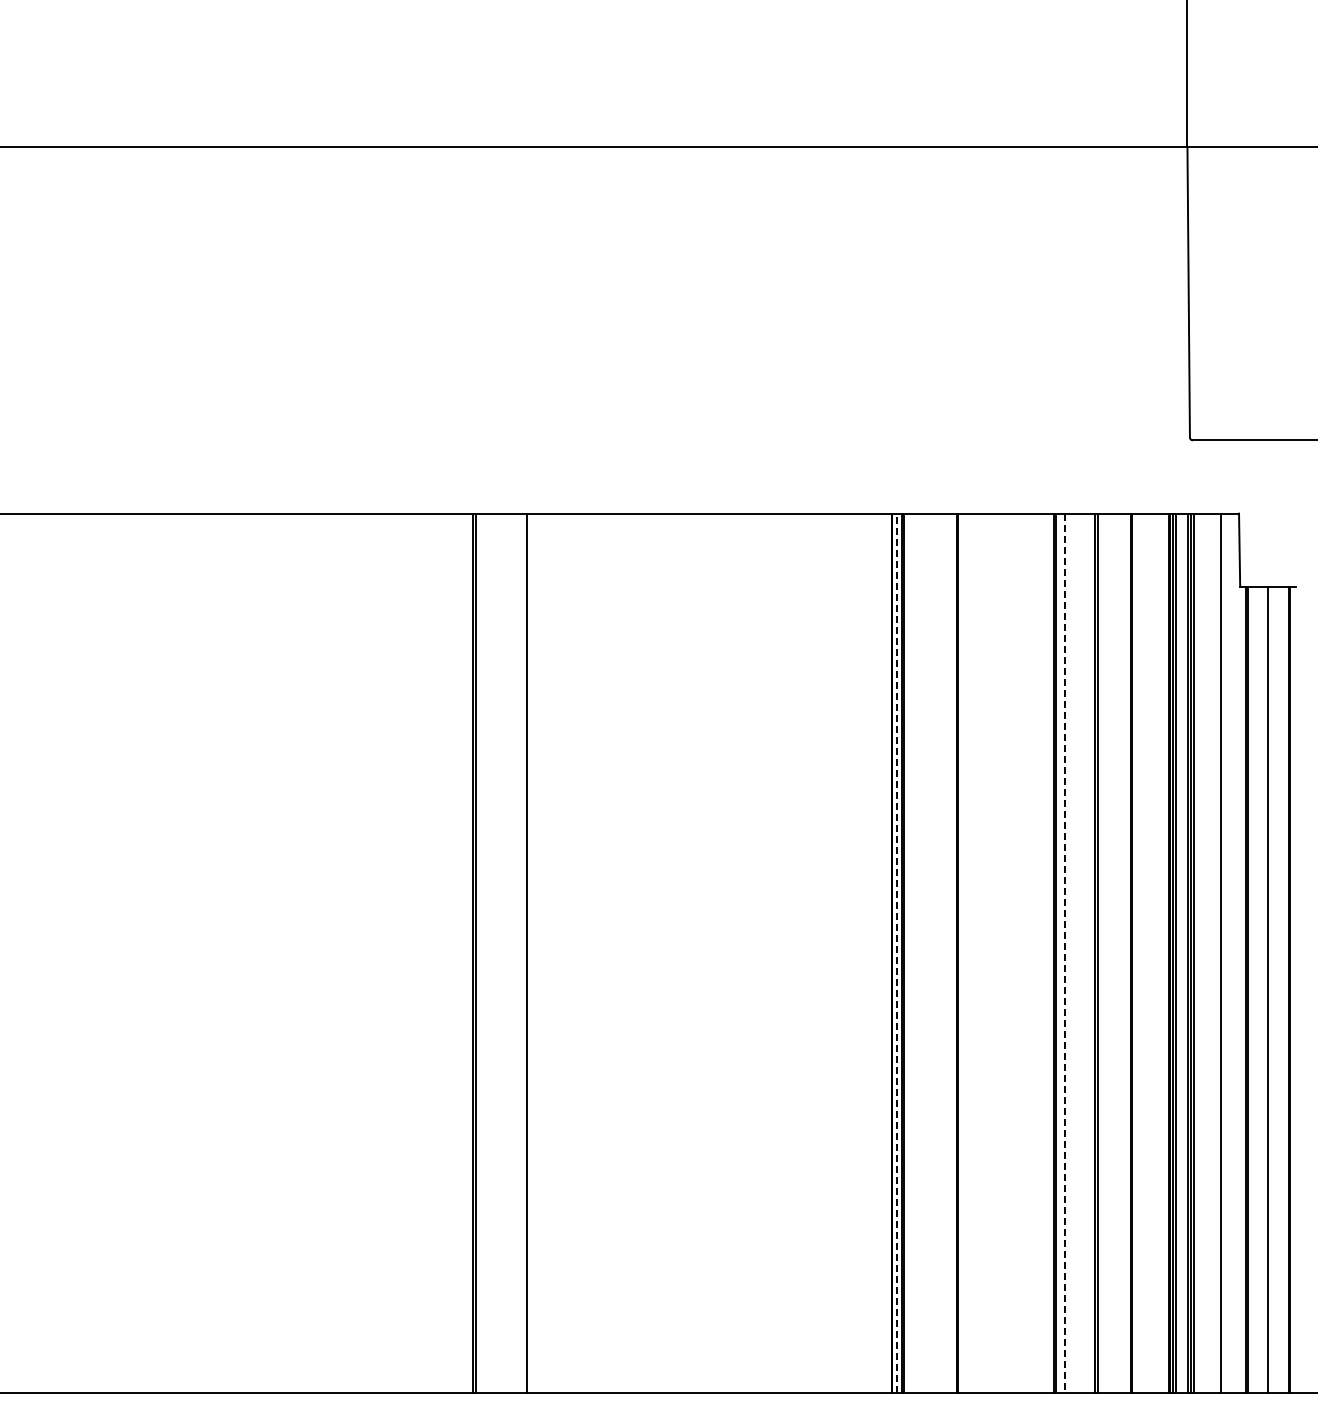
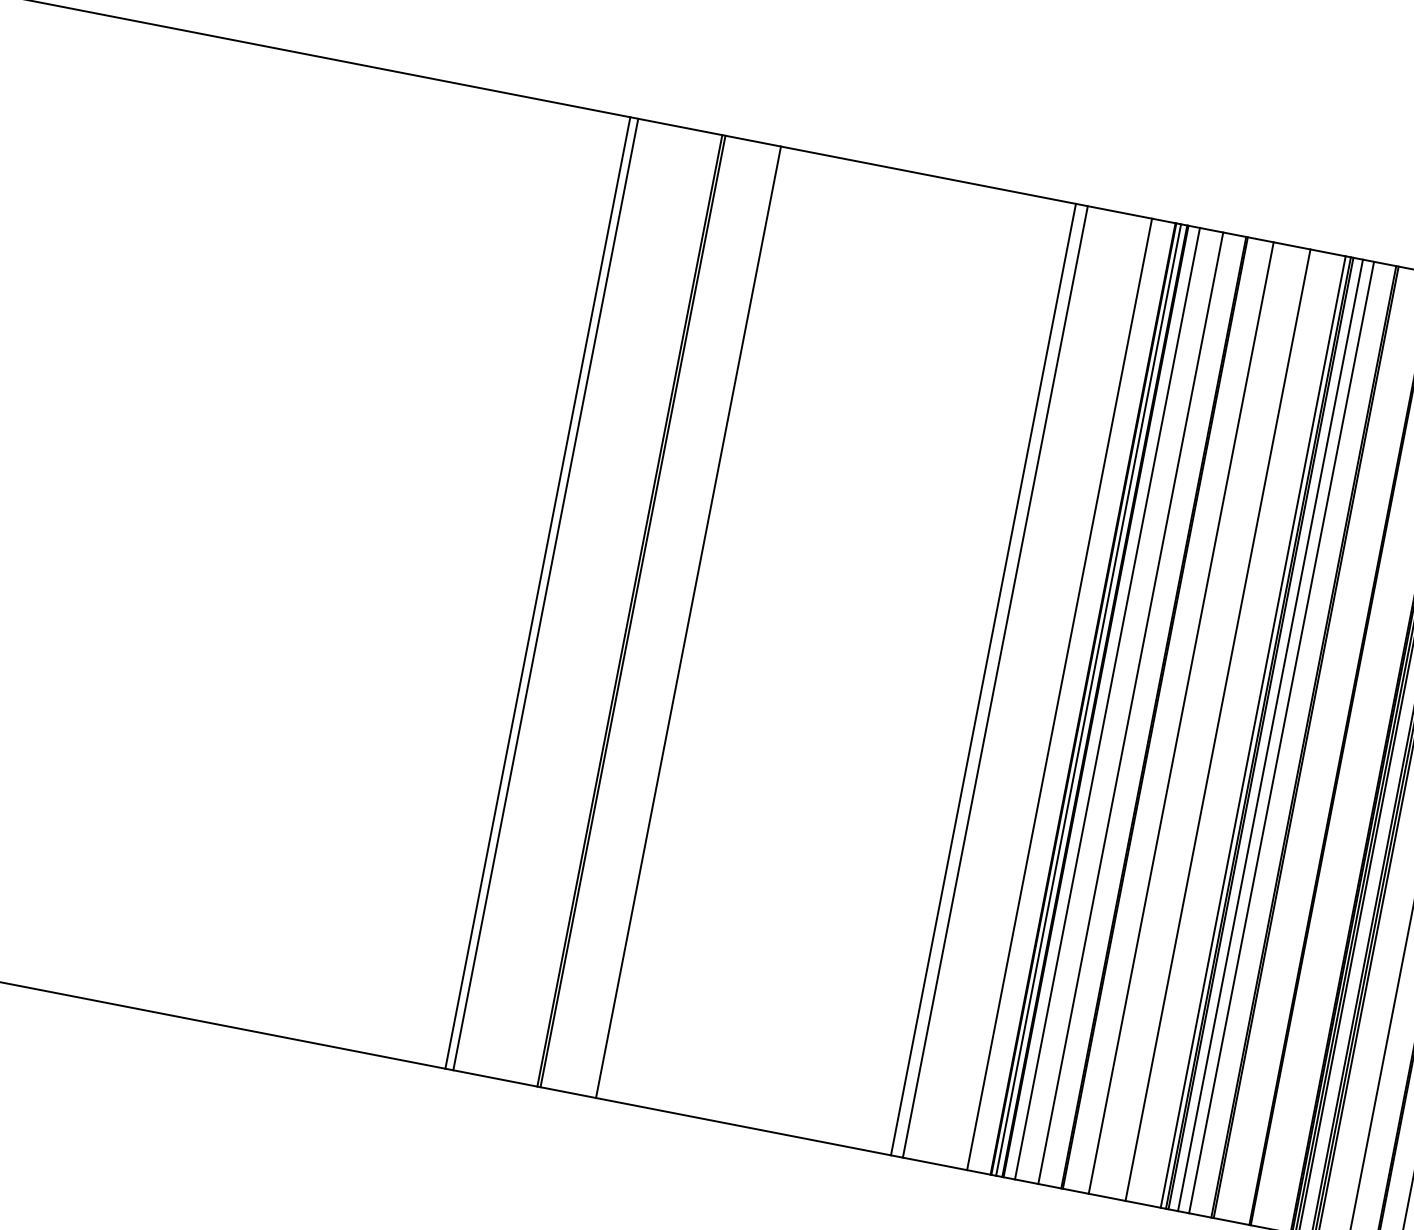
line: (387, 952) -> (537, 592), added
line: (395, 952) -> (546, 593), added
line: (799, 952) -> (983, 678), added
line: (810, 952) -> (995, 681), added
line: (869, 952) -> (1059, 693), added
line: (914, 952) -> (1108, 703), added
line: (935, 952) -> (1130, 707), added
line: (982, 952) -> (1181, 717), added
line: (1016, 952) -> (1218, 724), added
line: (1048, 952) -> (1253, 731), added
line: (1074, 952) -> (1281, 736), added
line: (896, 953) -> (1088, 700), dashed -> solid
line: (1064, 953) -> (1270, 735), dashed -> solid

